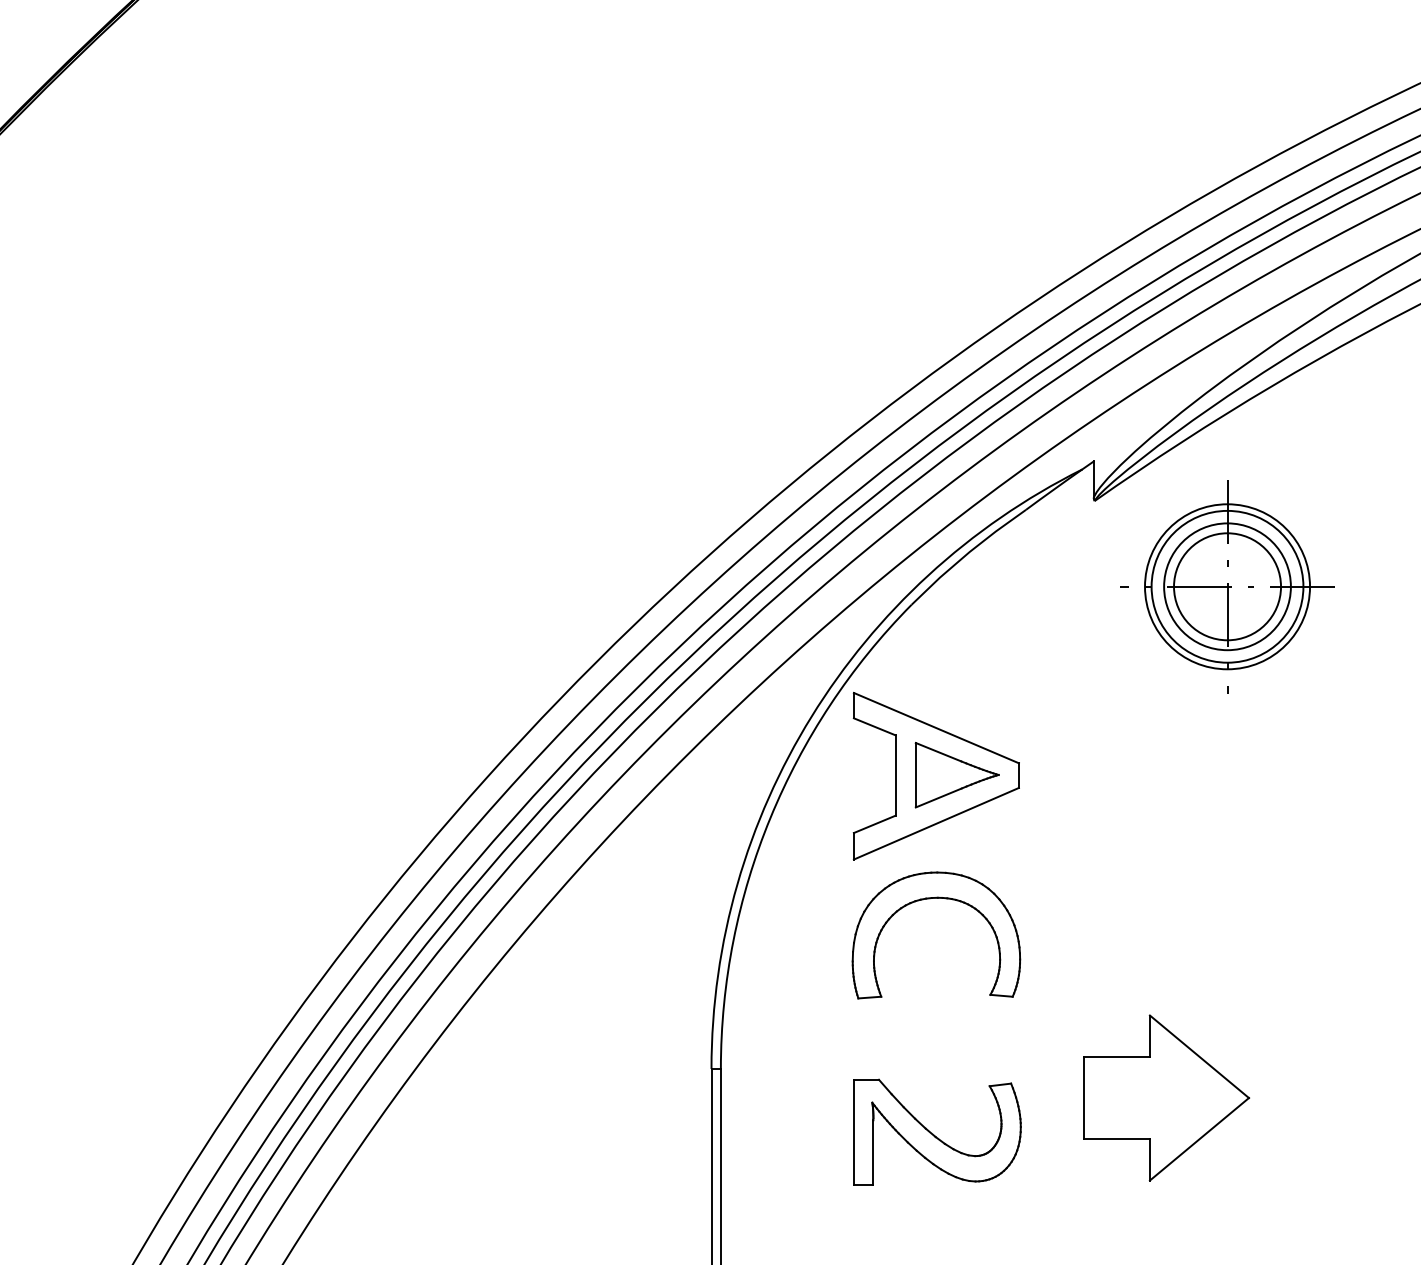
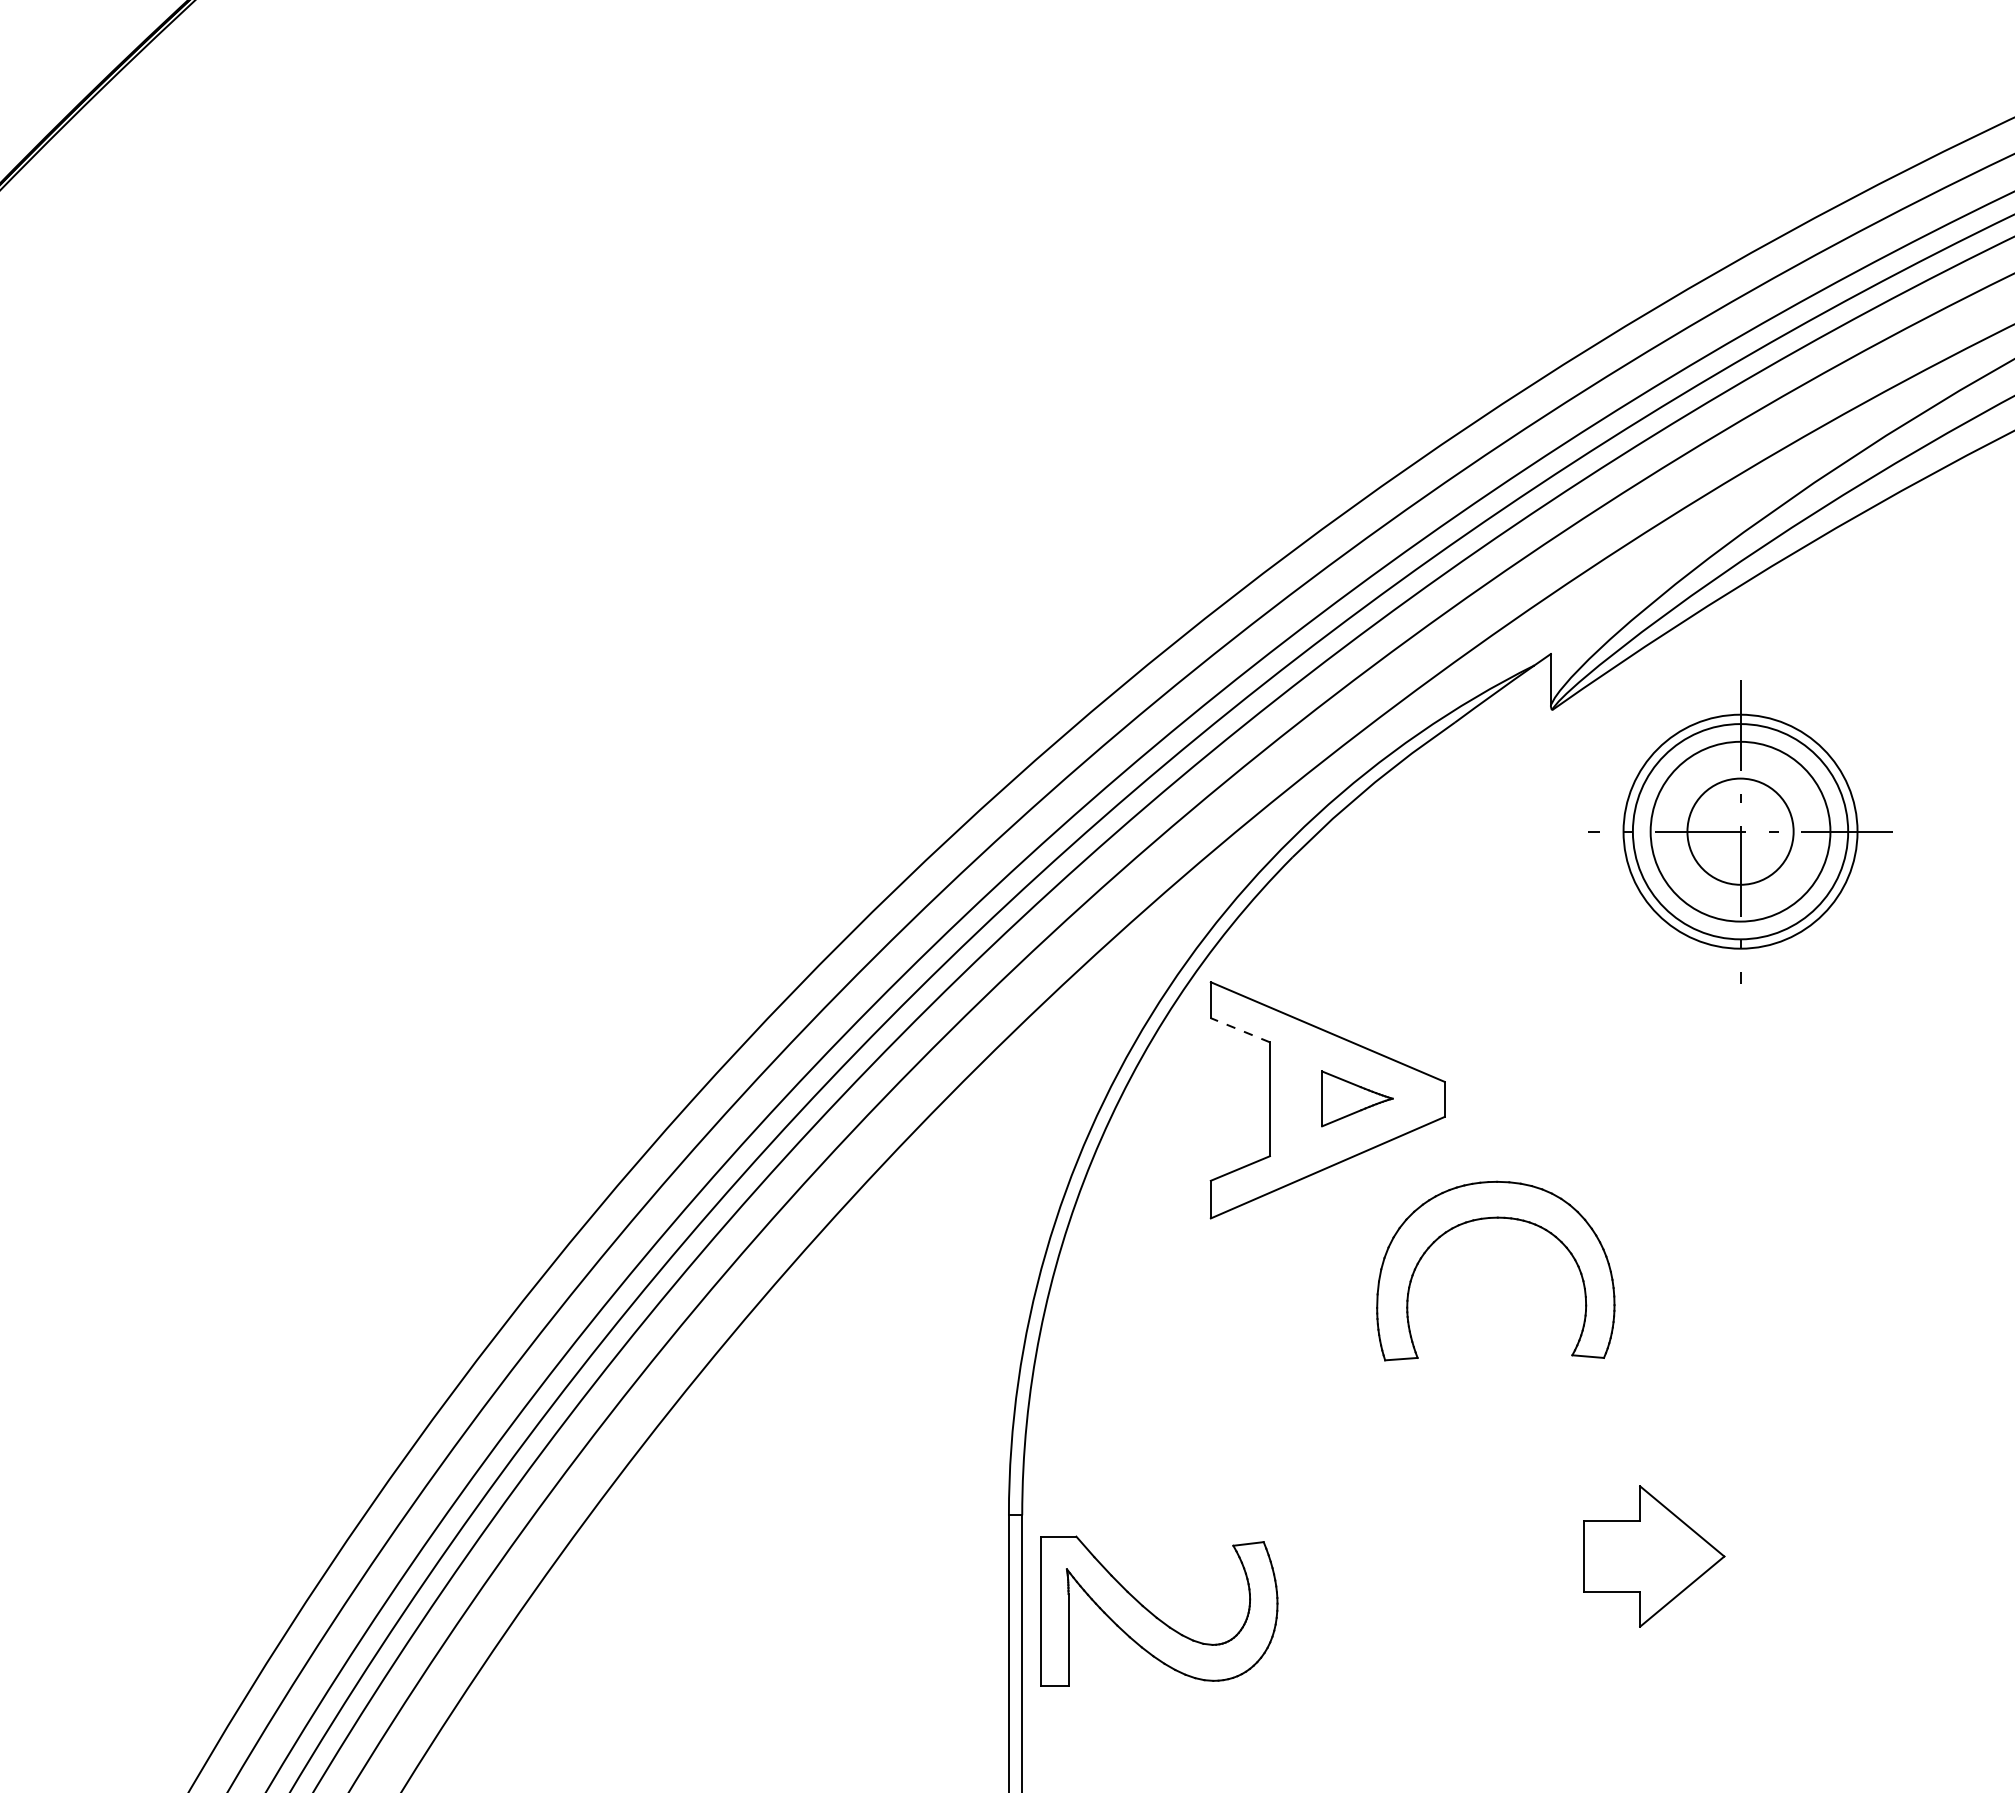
circle: (1227, 586) -> (1740, 831), size x0.7
line: (874, 727) -> (1240, 1030), solid -> dashed
part: (957, 774) -> (1357, 1098), size x0.6
part: (930, 899) -> (1487, 1219), moved
part: (1166, 1097) -> (1654, 1556), size x0.6
part: (934, 1134) -> (1154, 1614), moved

